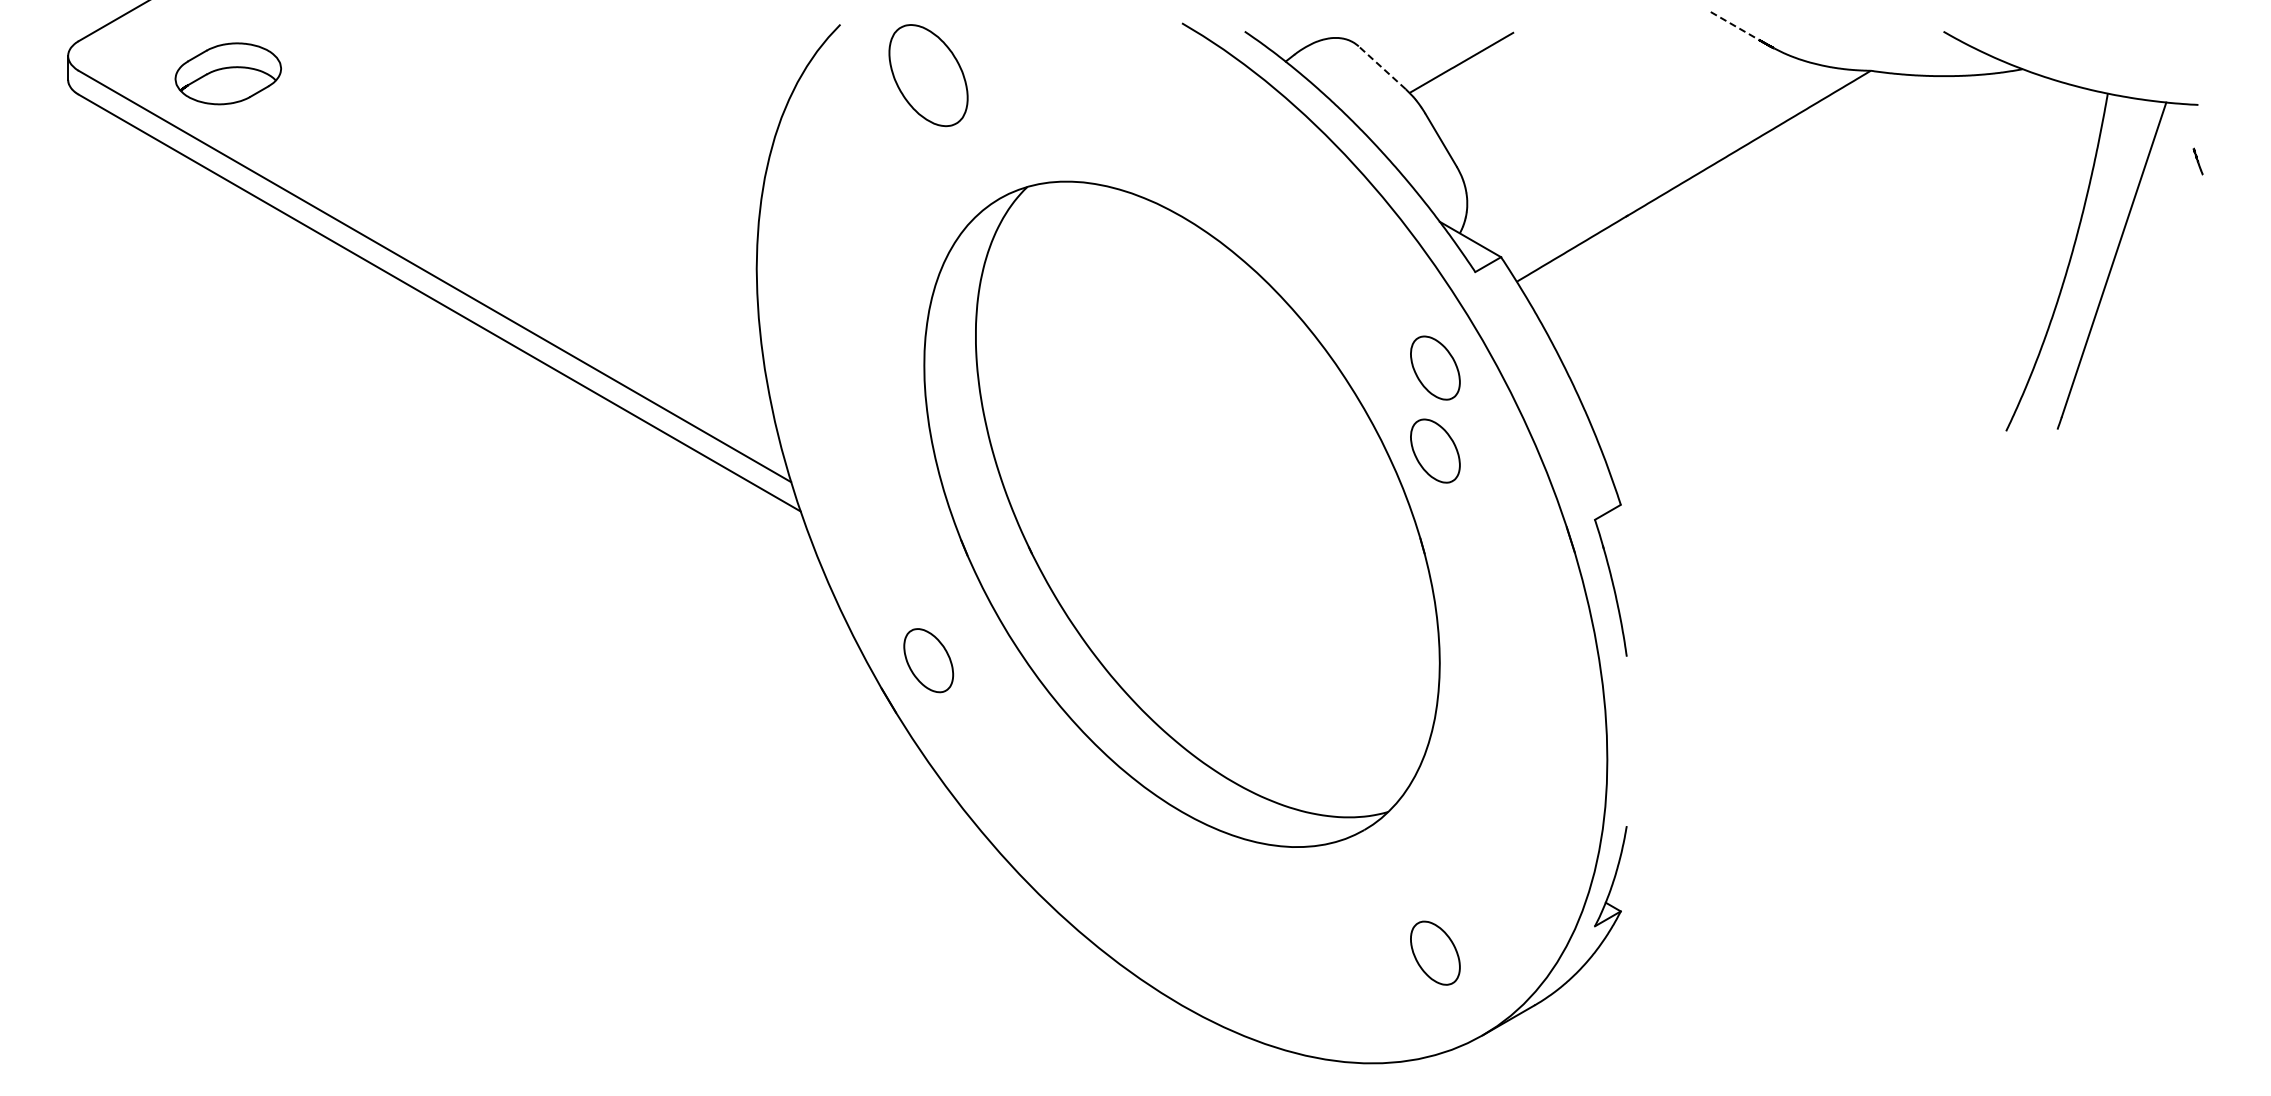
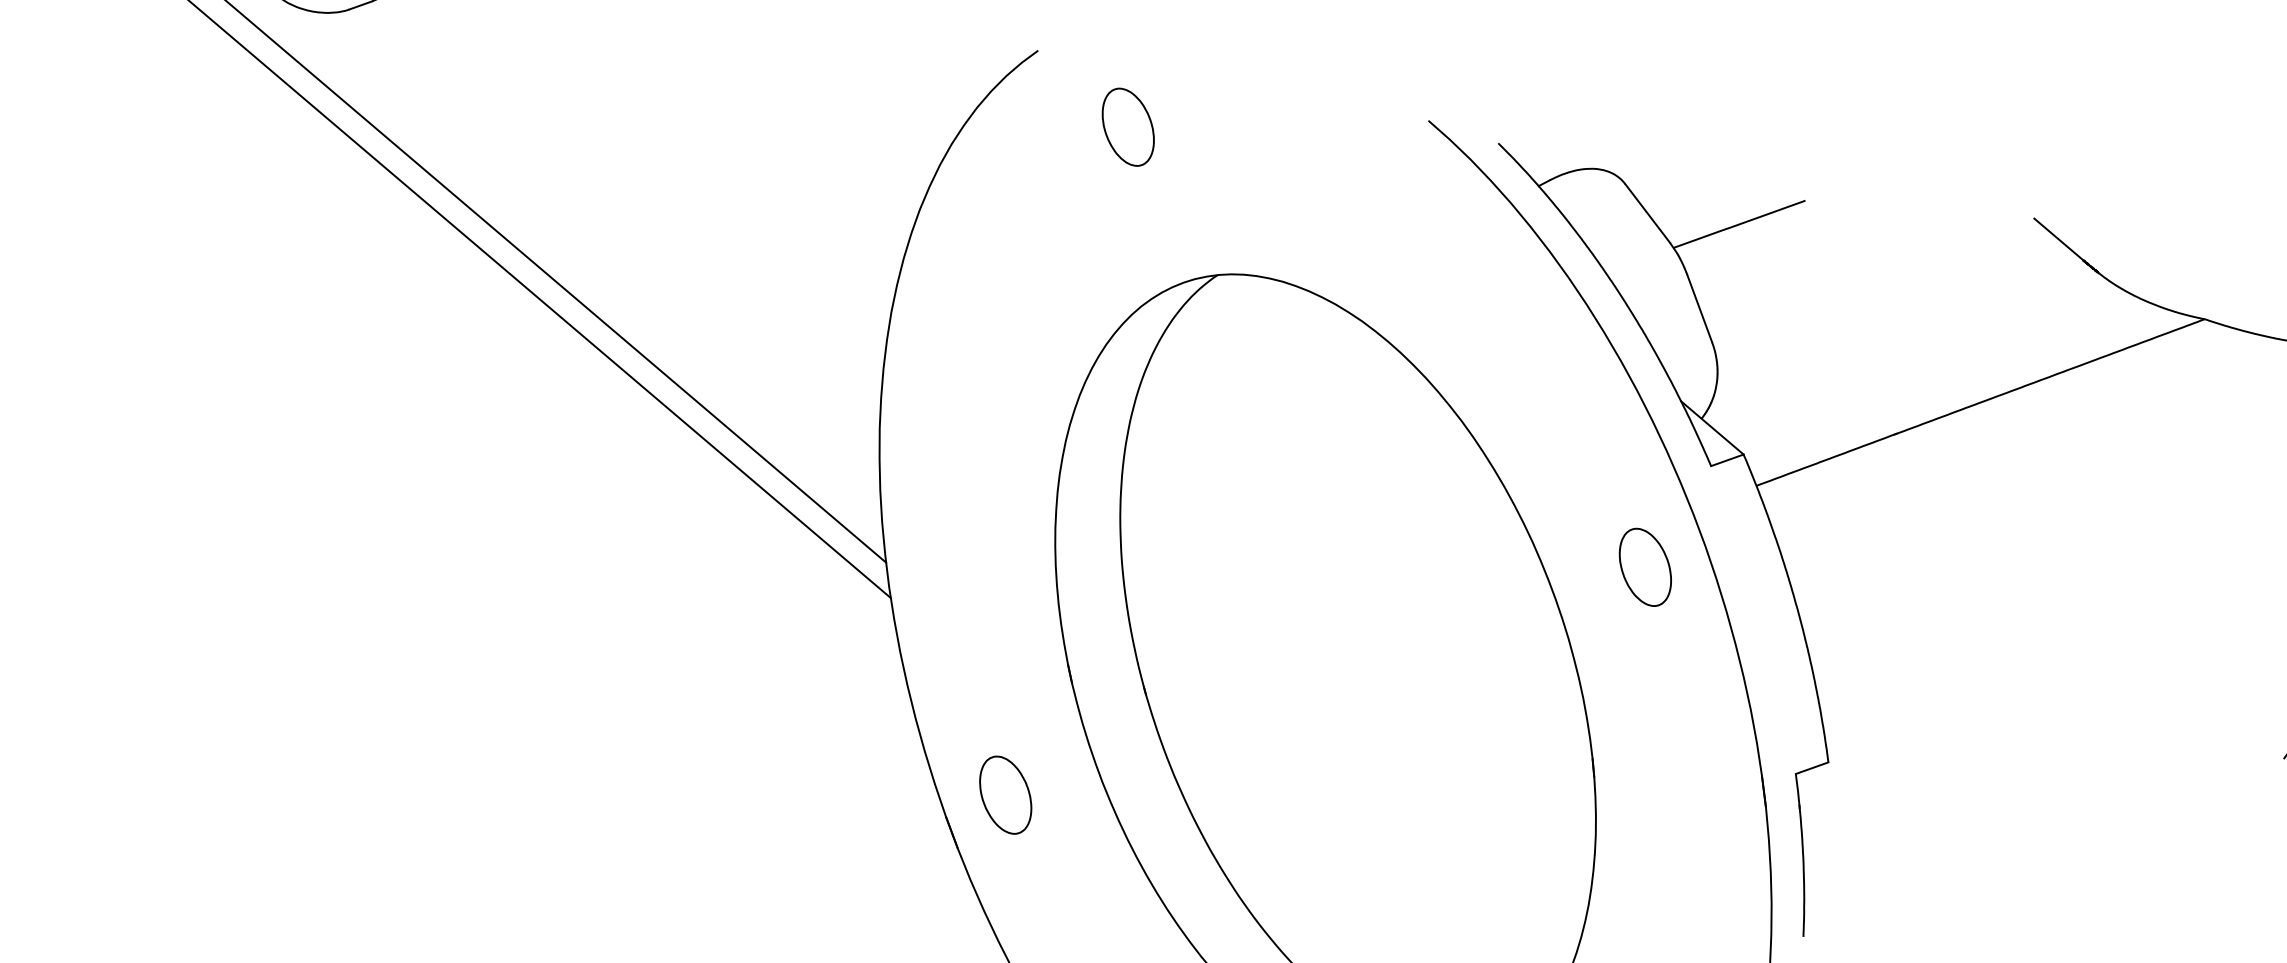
line: (1734, 25) -> (2058, 238), dashed -> solid
line: (1382, 67) -> (1648, 213), dashed -> solid
part: (928, 75) -> (1128, 127), size x0.62
part: (1435, 450) -> (1628, 661), removed

